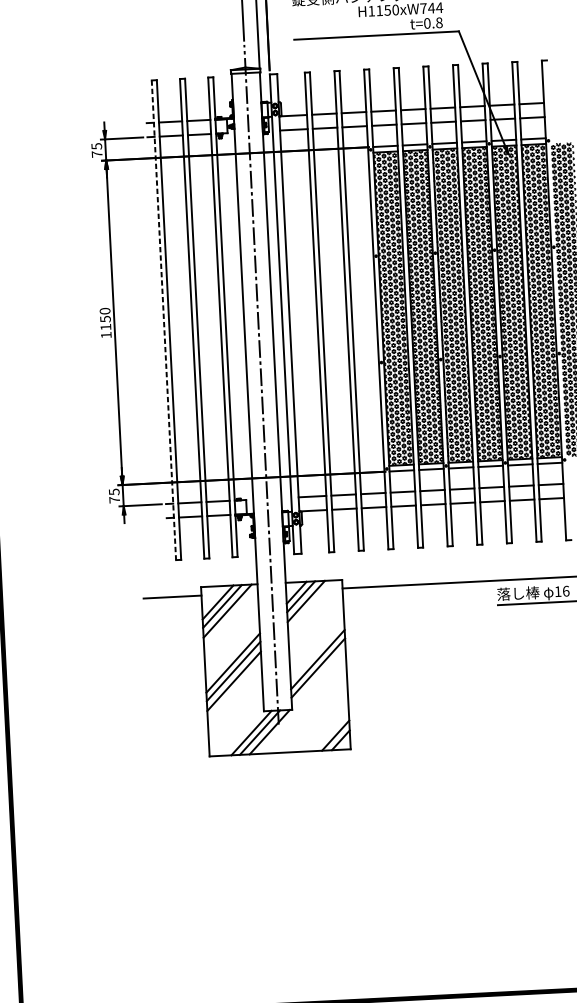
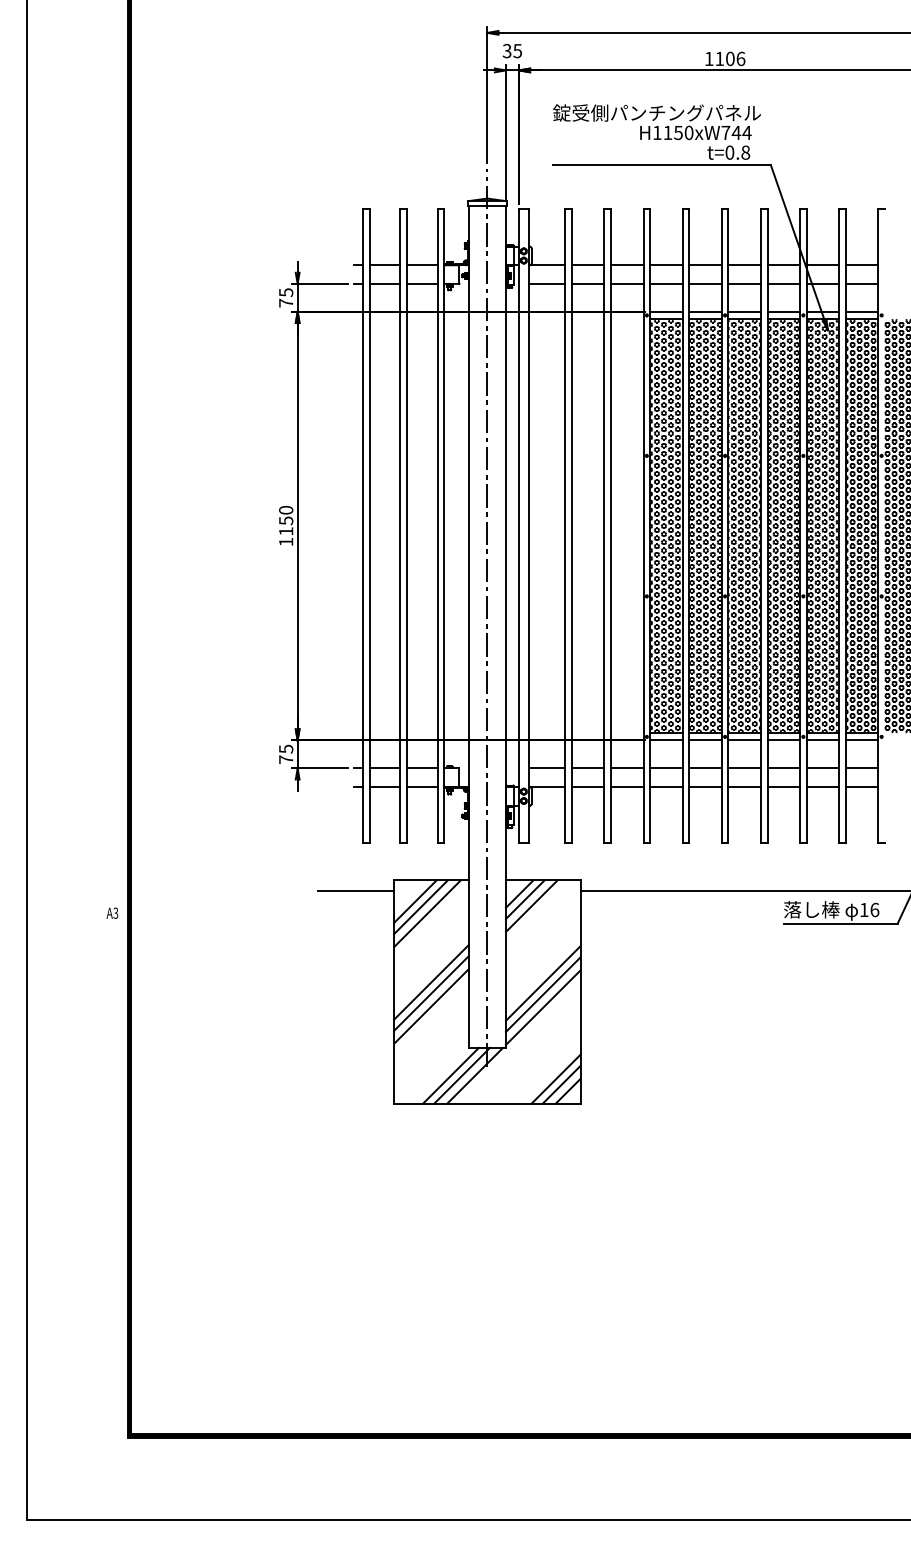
line: (164, 320) -> (363, 526), dashed -> solid
line: (318, 677) -> (542, 1007), added
line: (330, 731) -> (555, 1078), added

